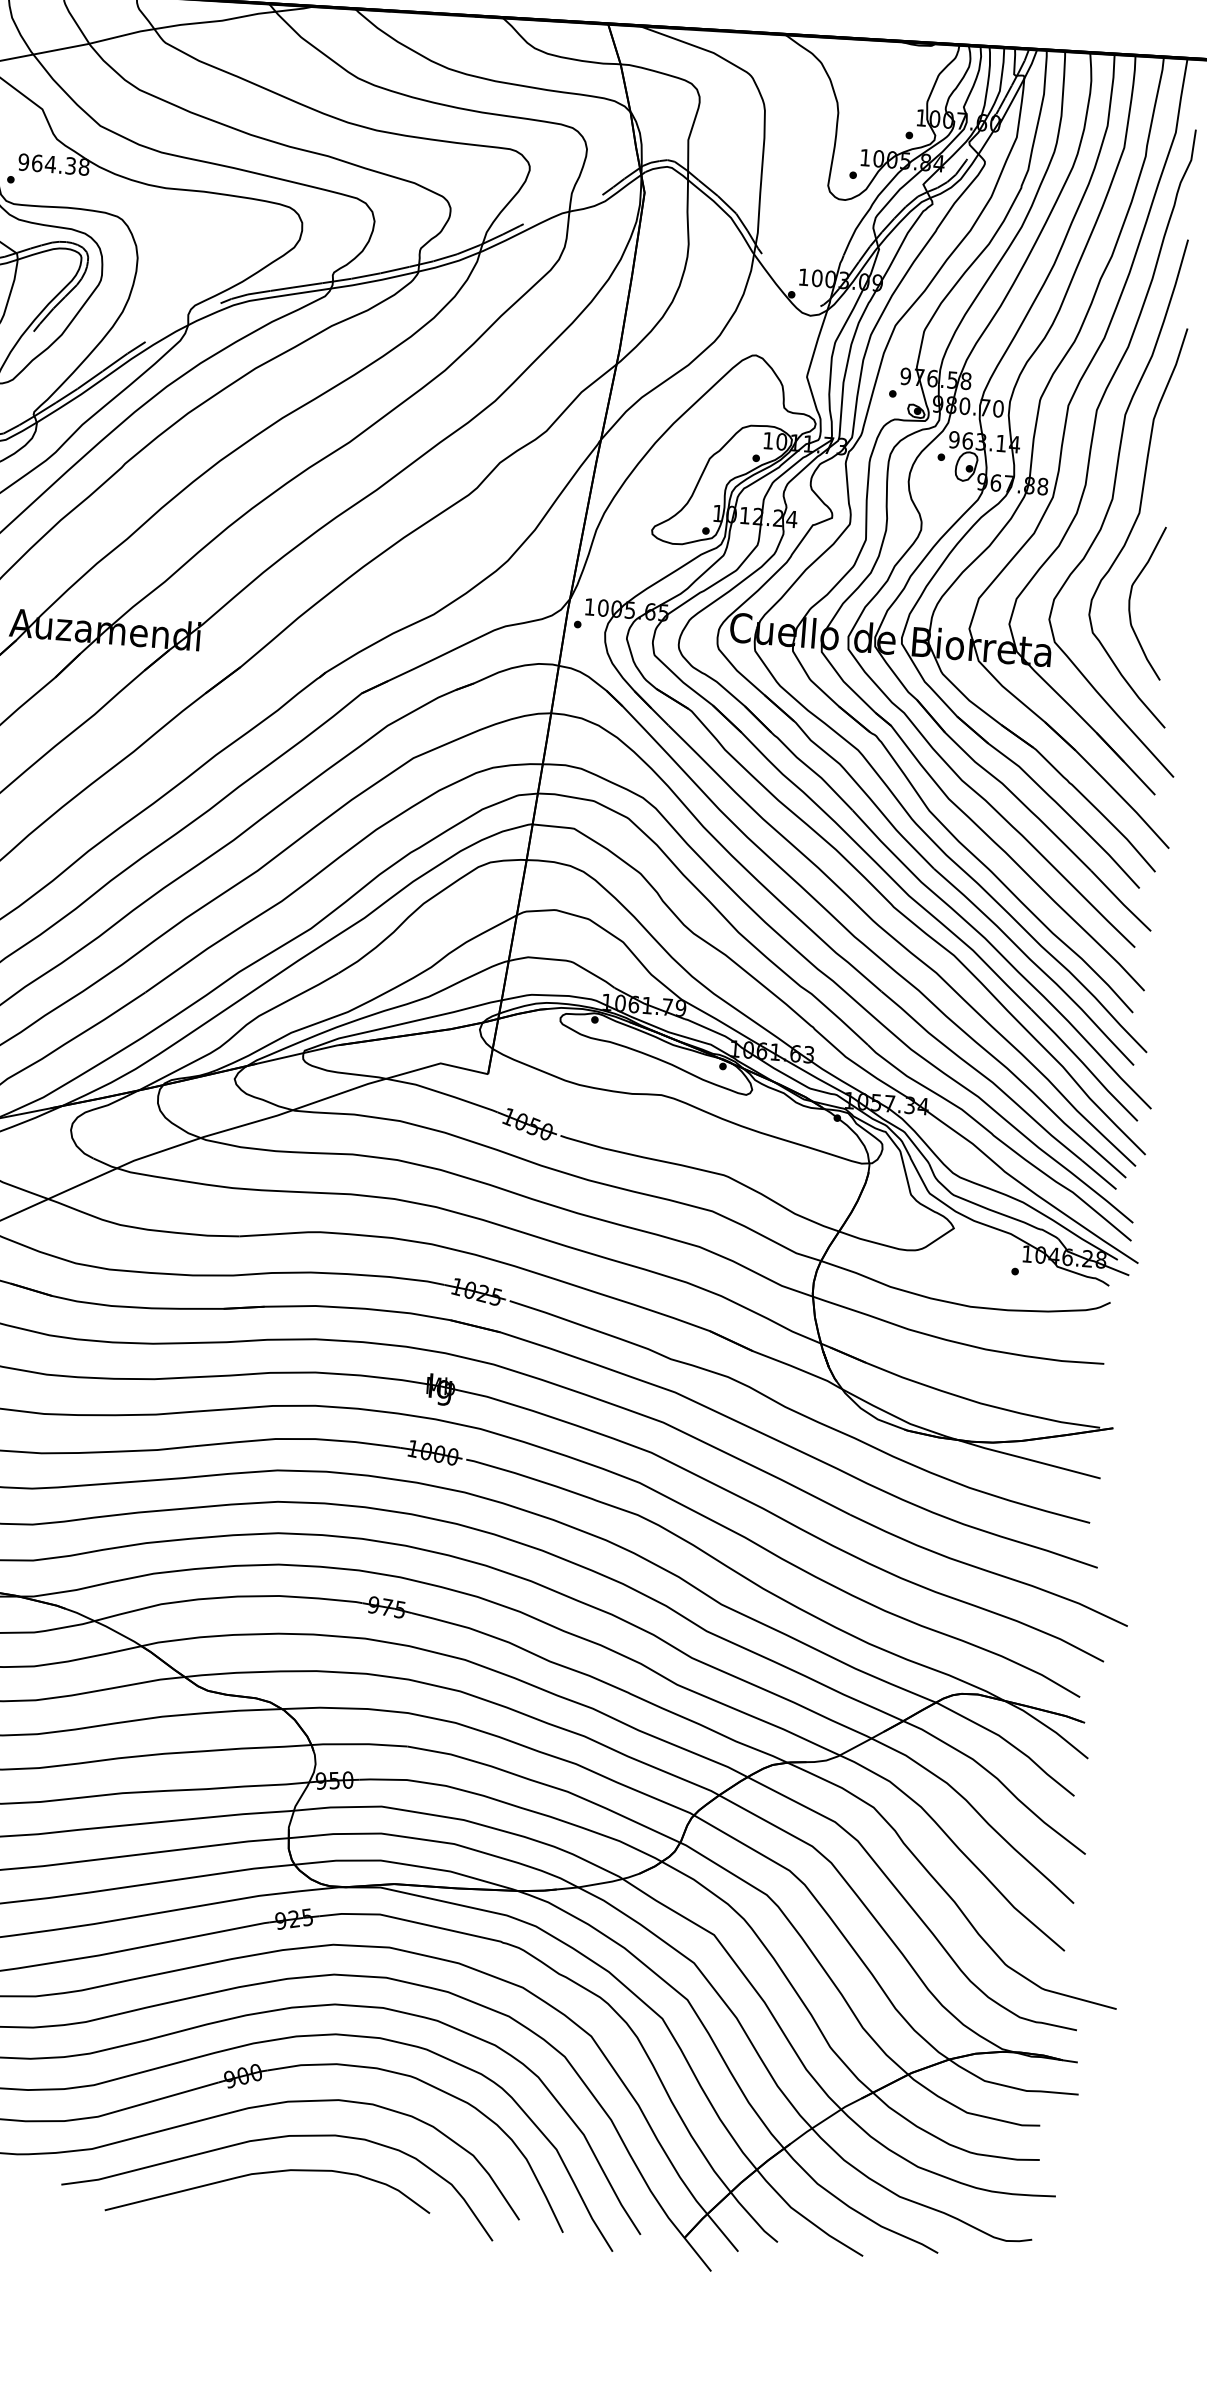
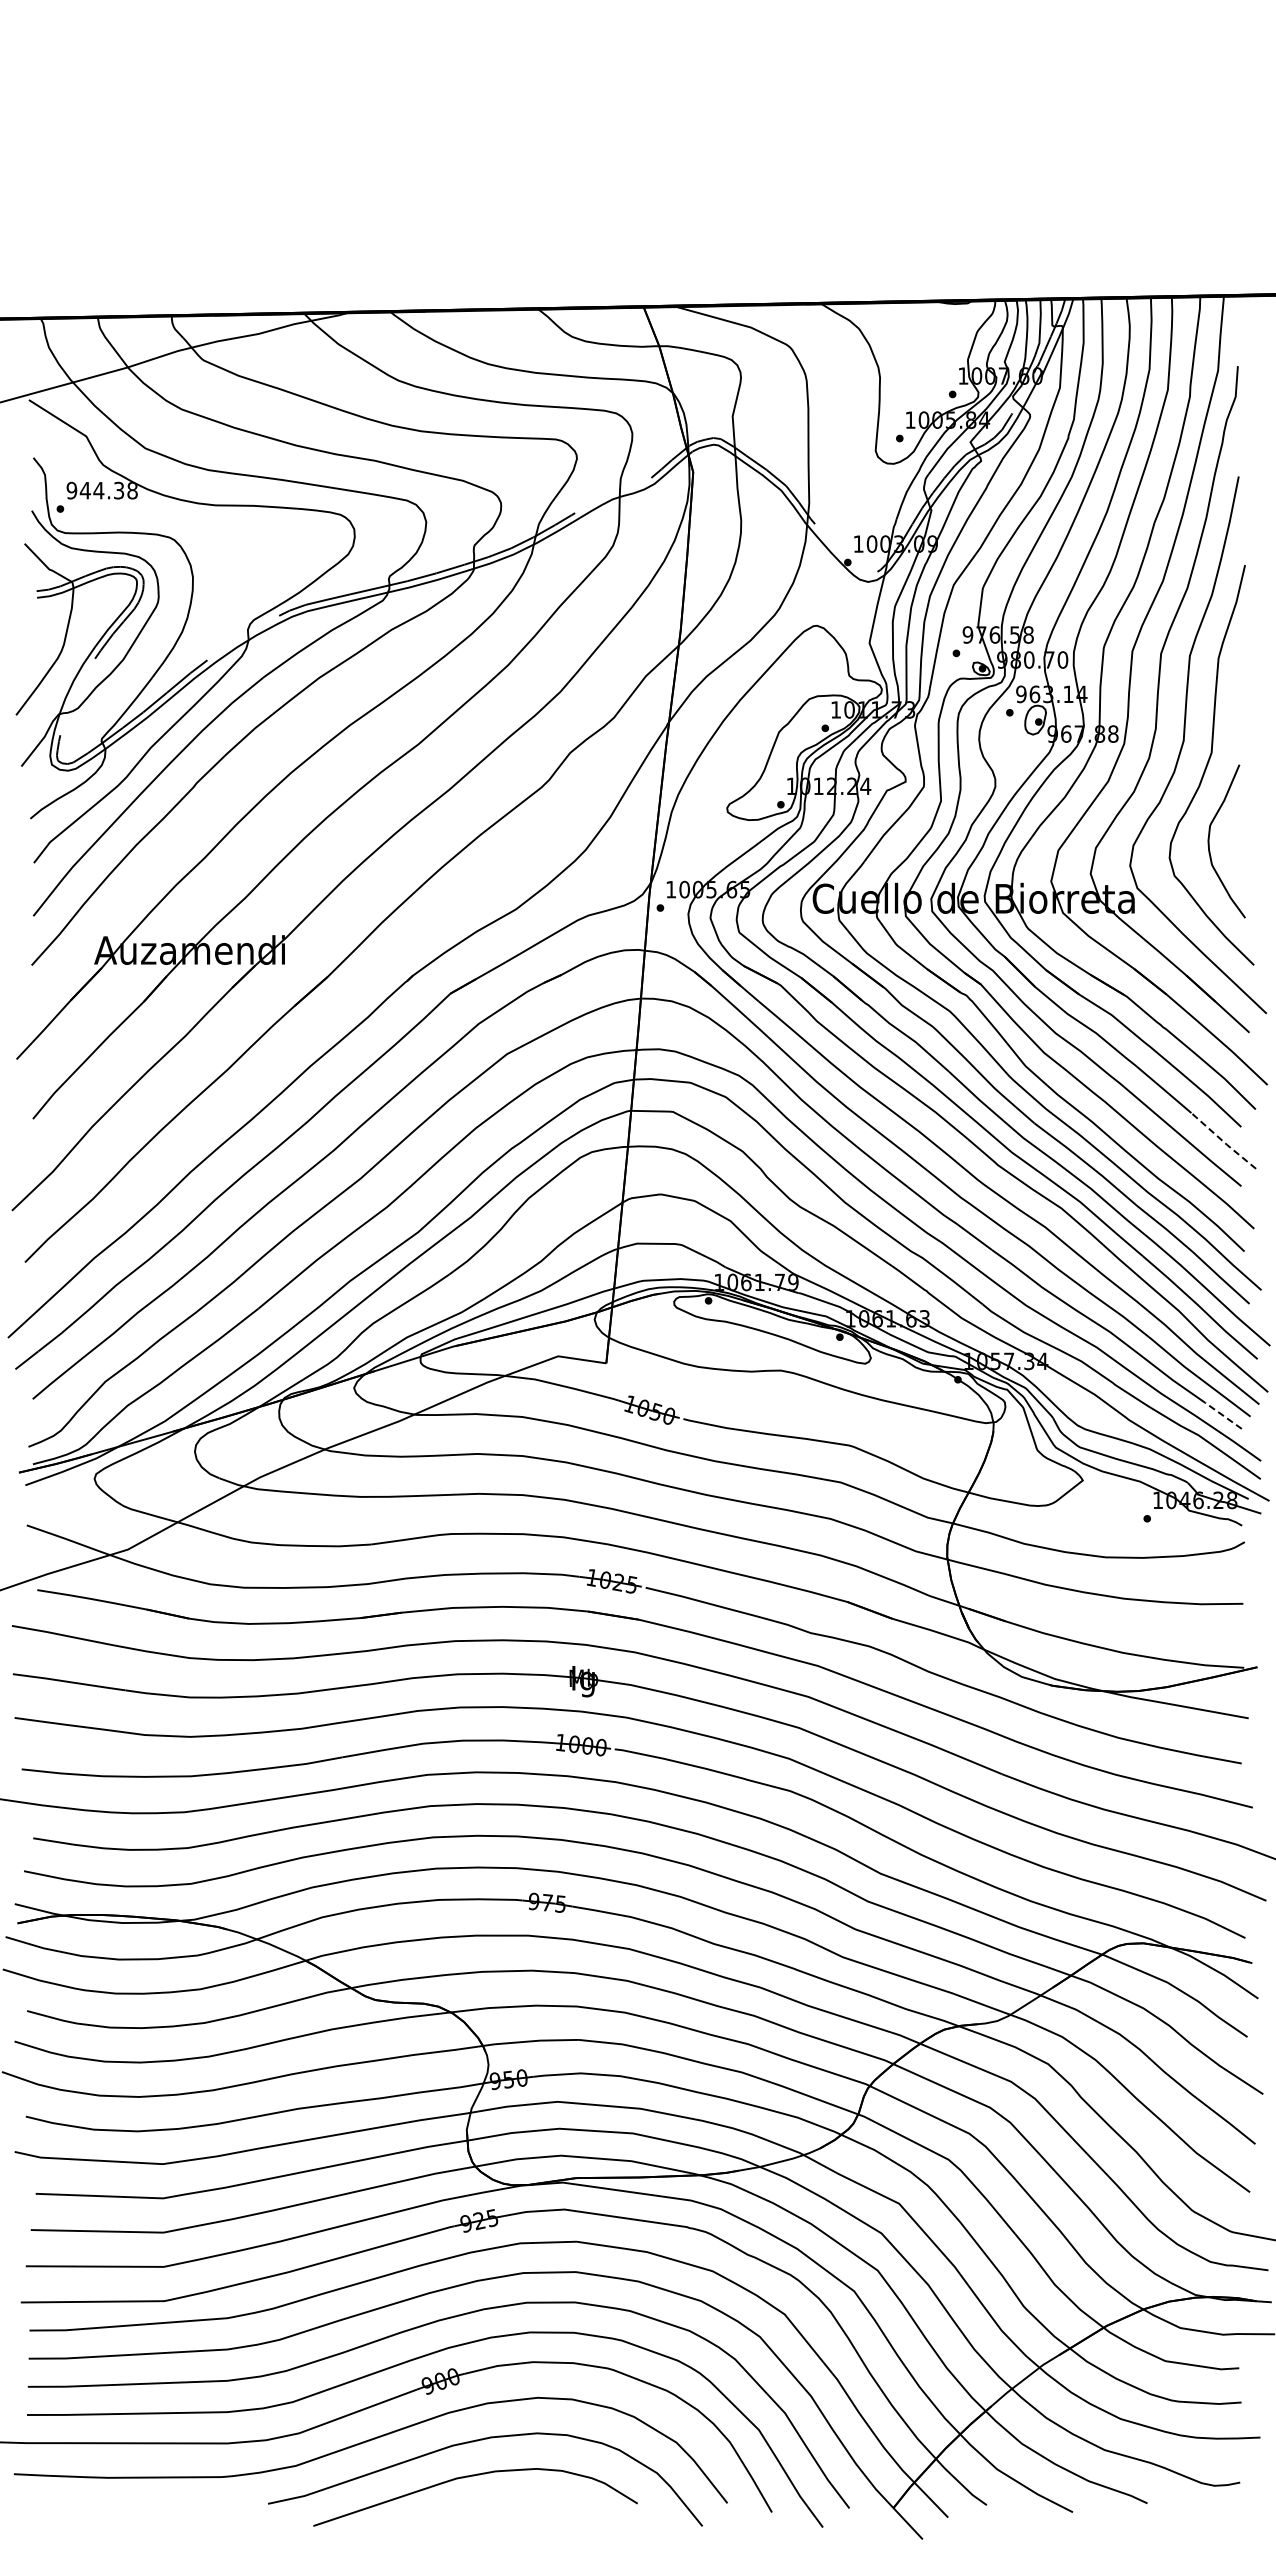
text: (36, 163) -> (84, 490), 964.38 -> 944.38
line: (1120, 901) -> (1223, 1141), solid -> dashed
line: (1099, 1174) -> (1223, 1415), solid -> dashed

